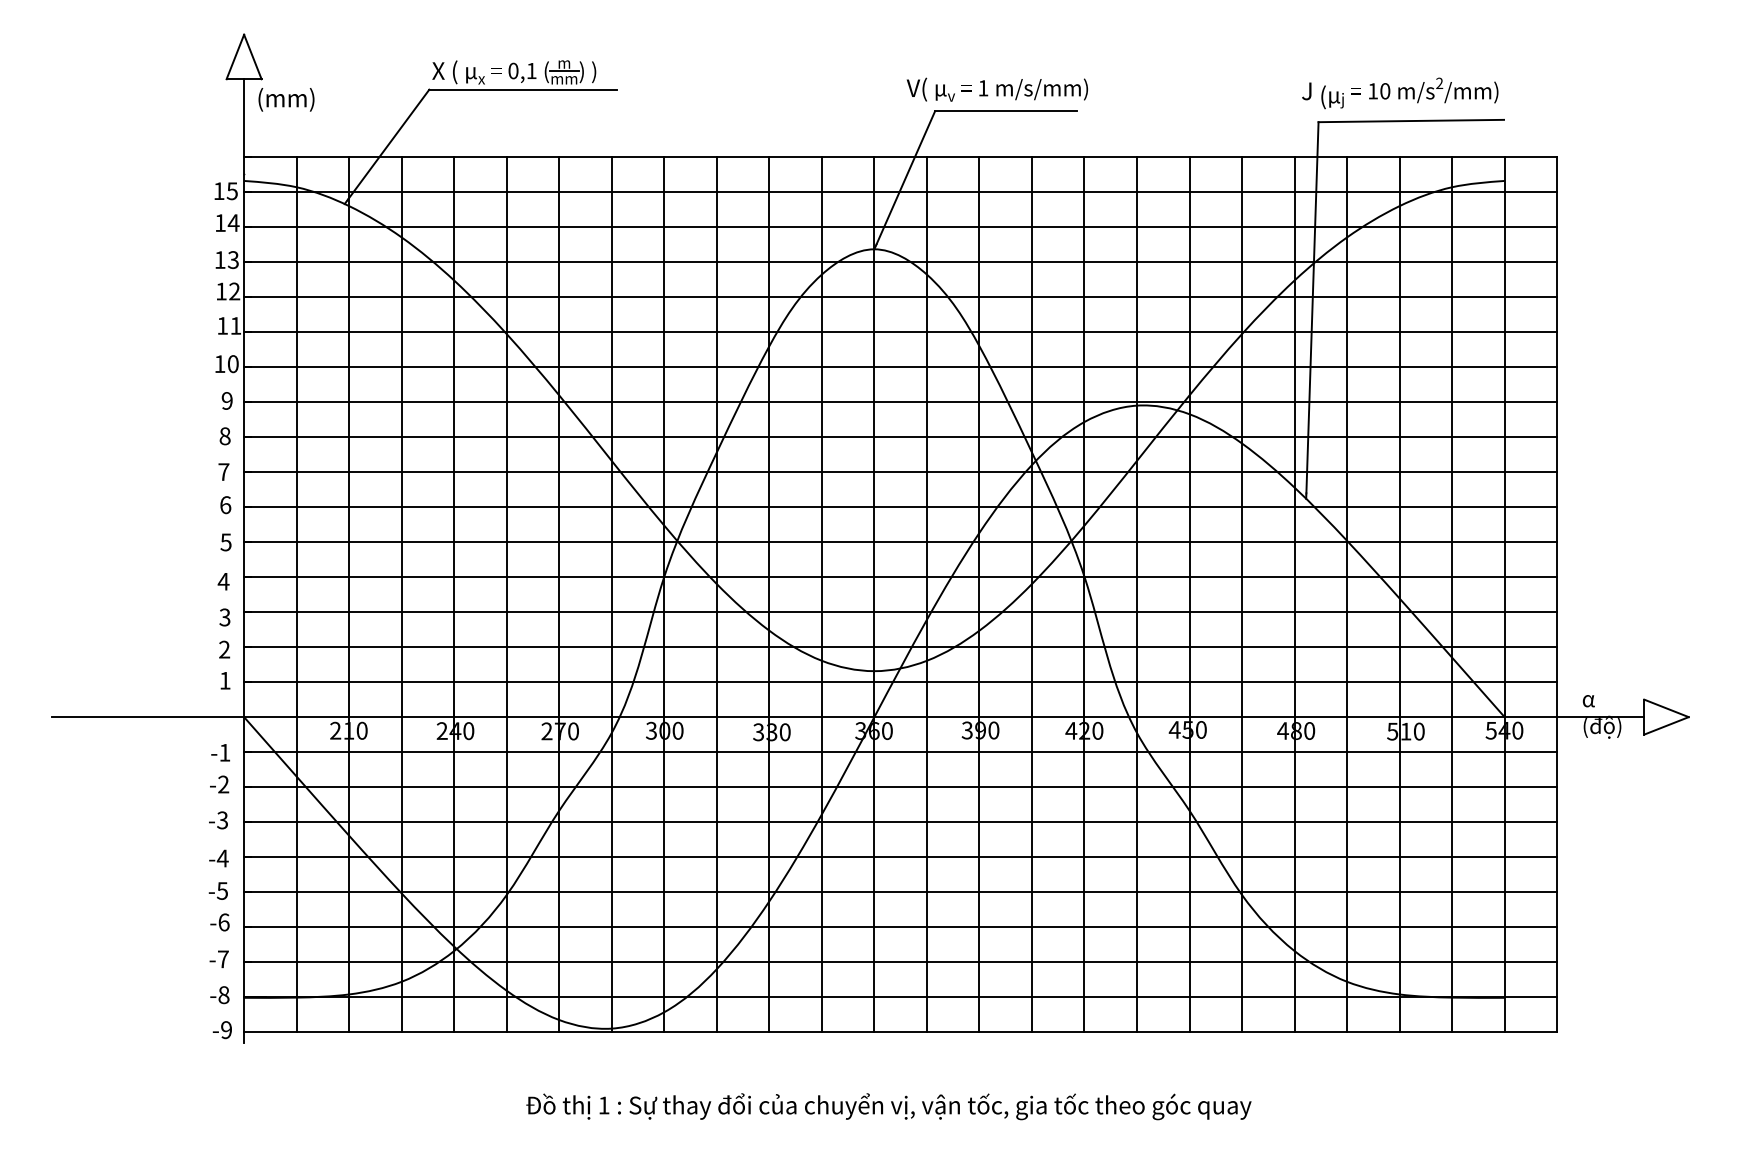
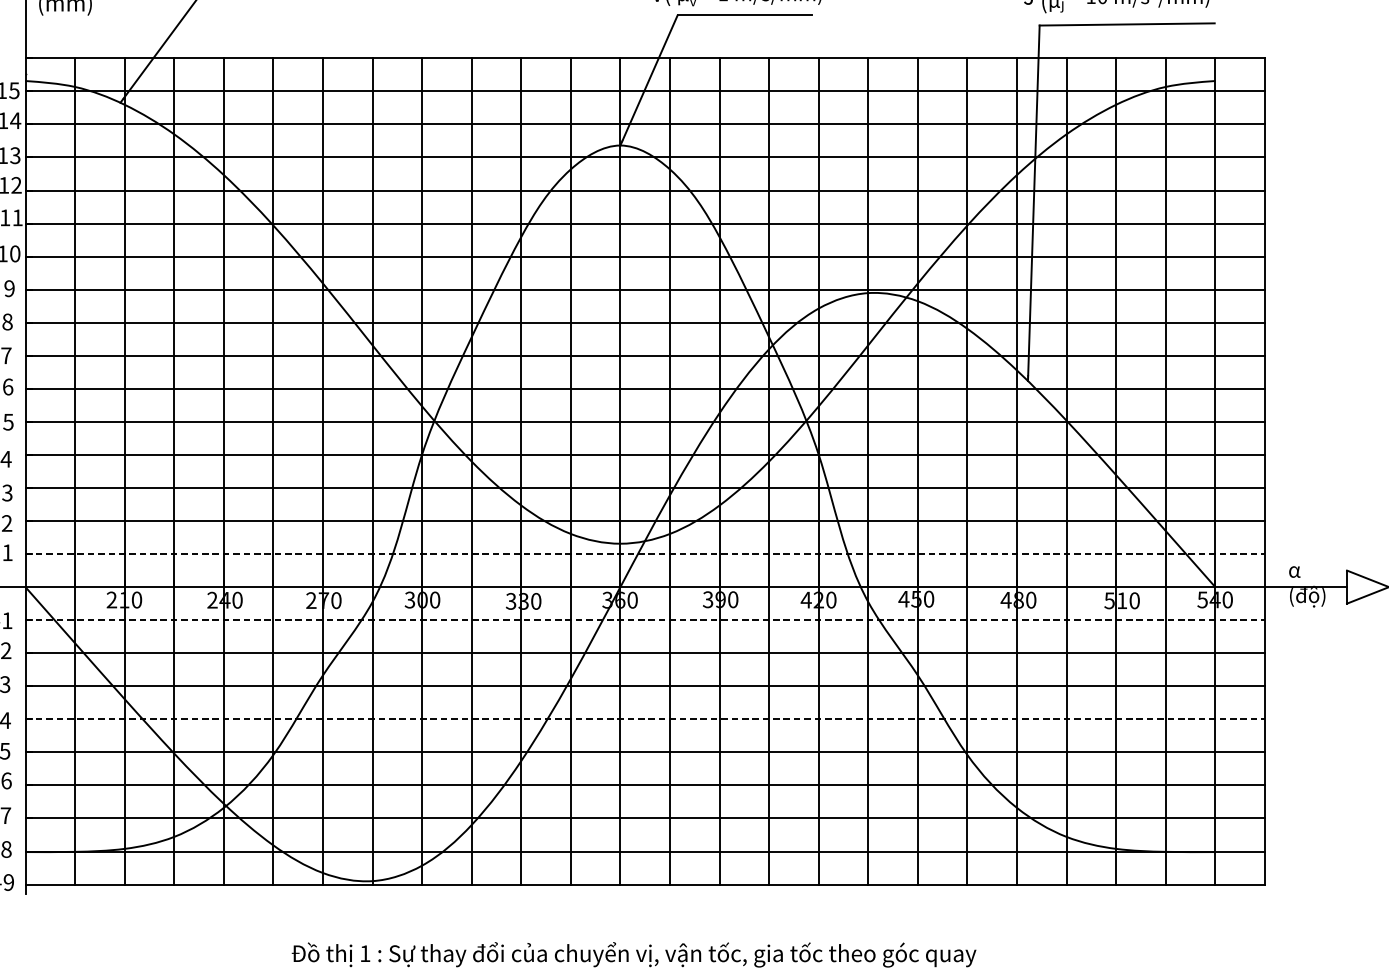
line: (900, 682) -> (645, 554), solid -> dashed
line: (900, 752) -> (645, 620), solid -> dashed
line: (900, 857) -> (645, 719), solid -> dashed

